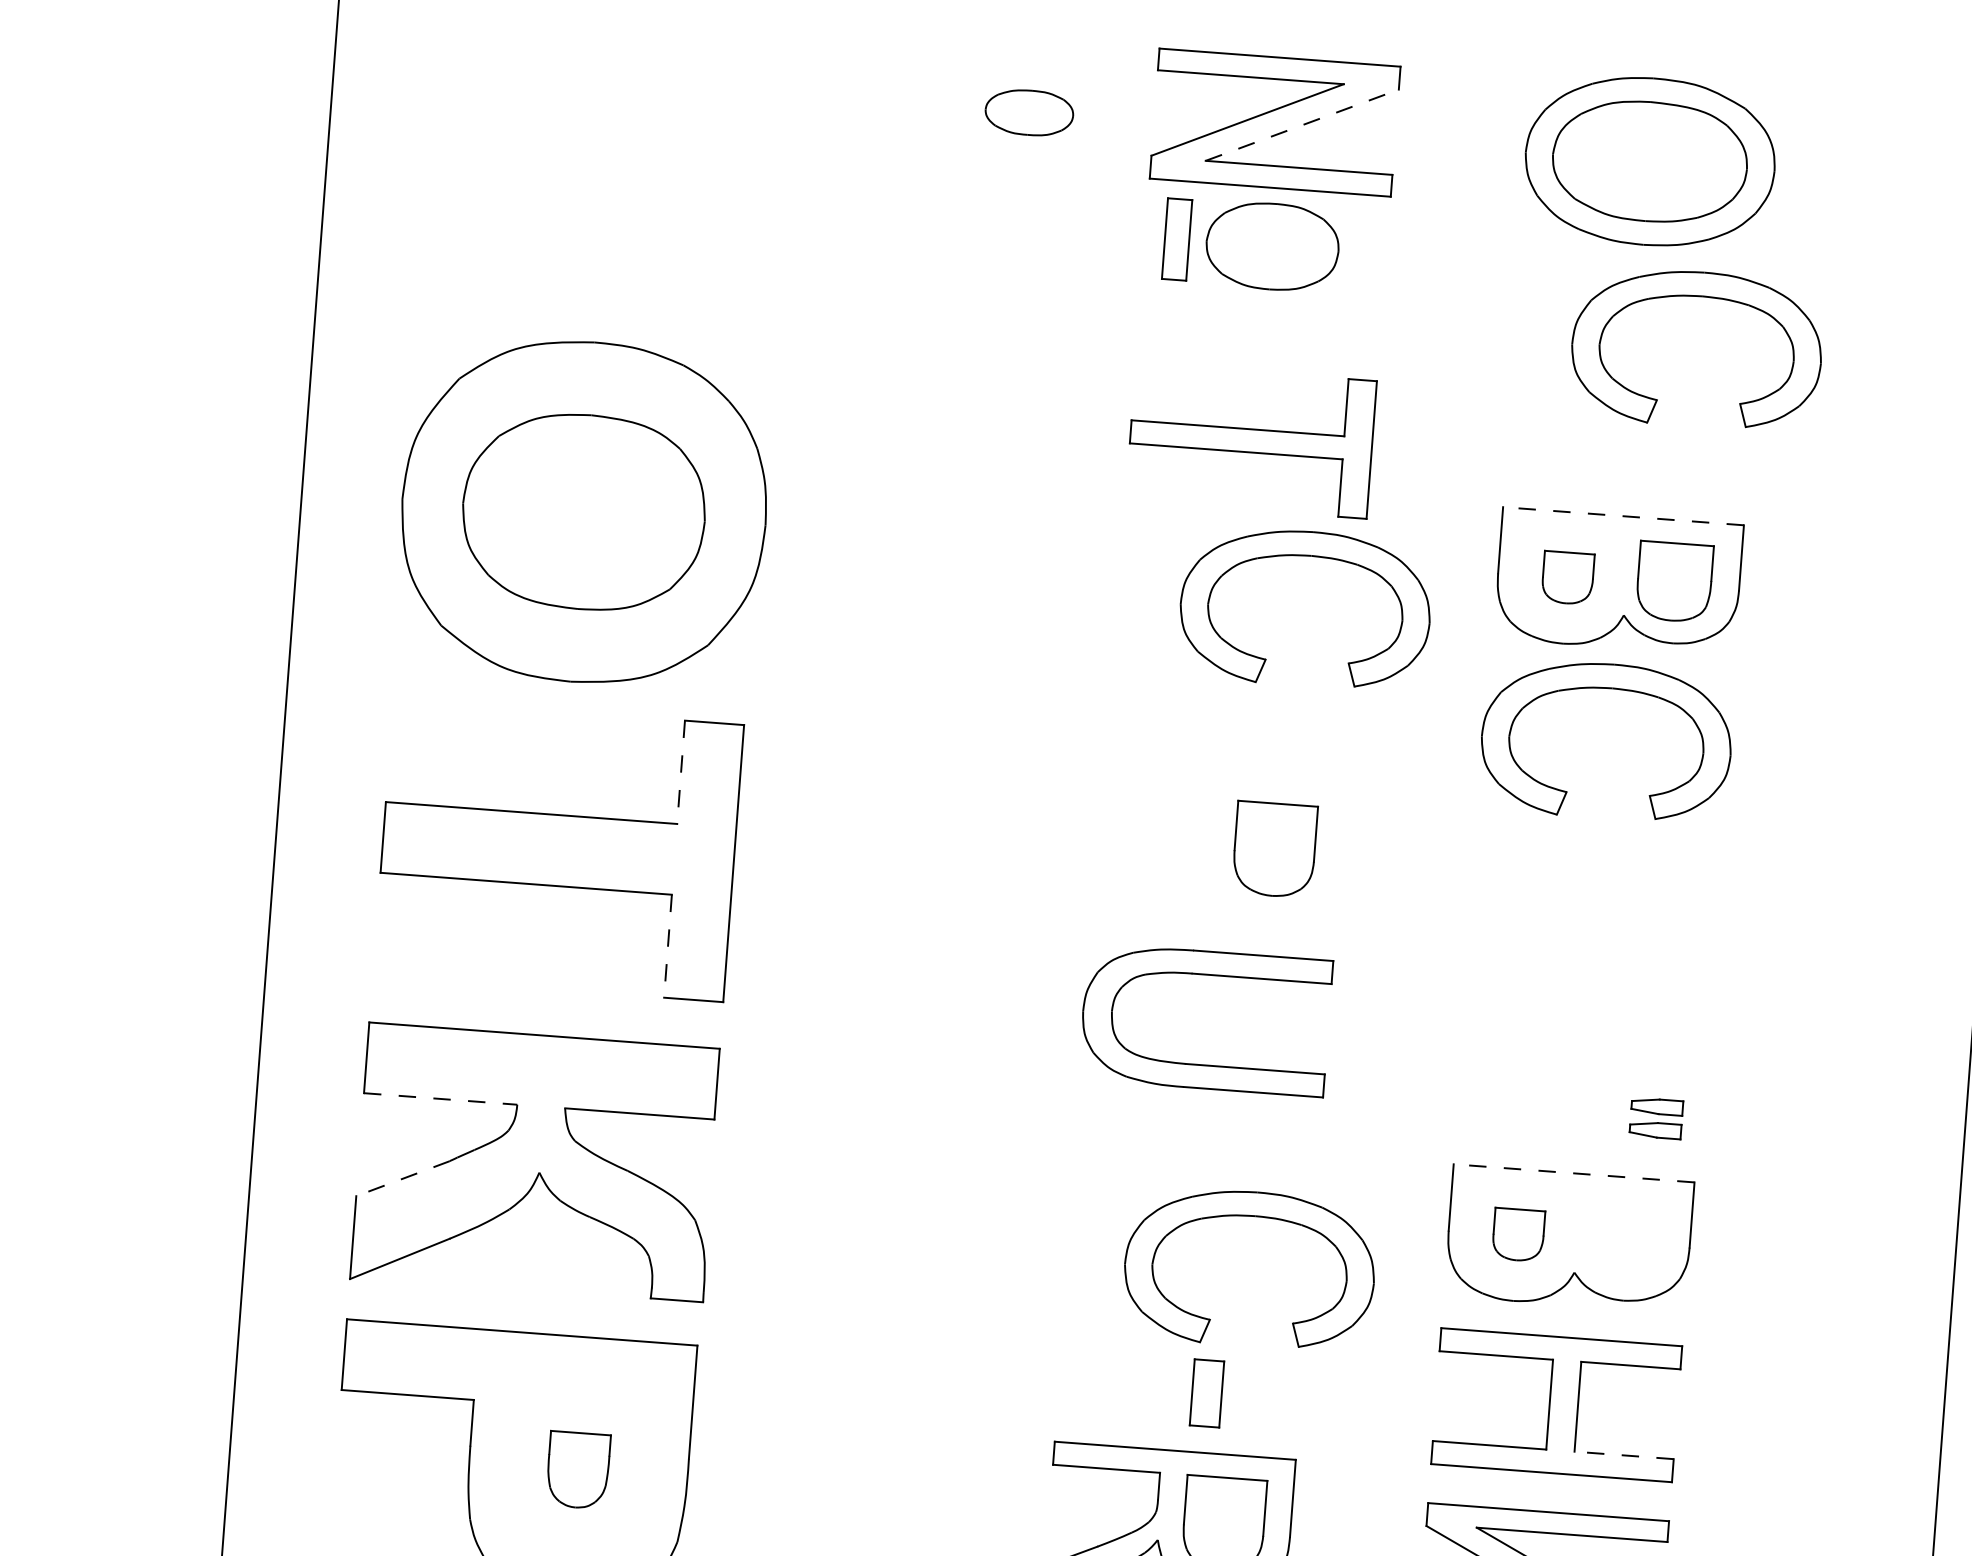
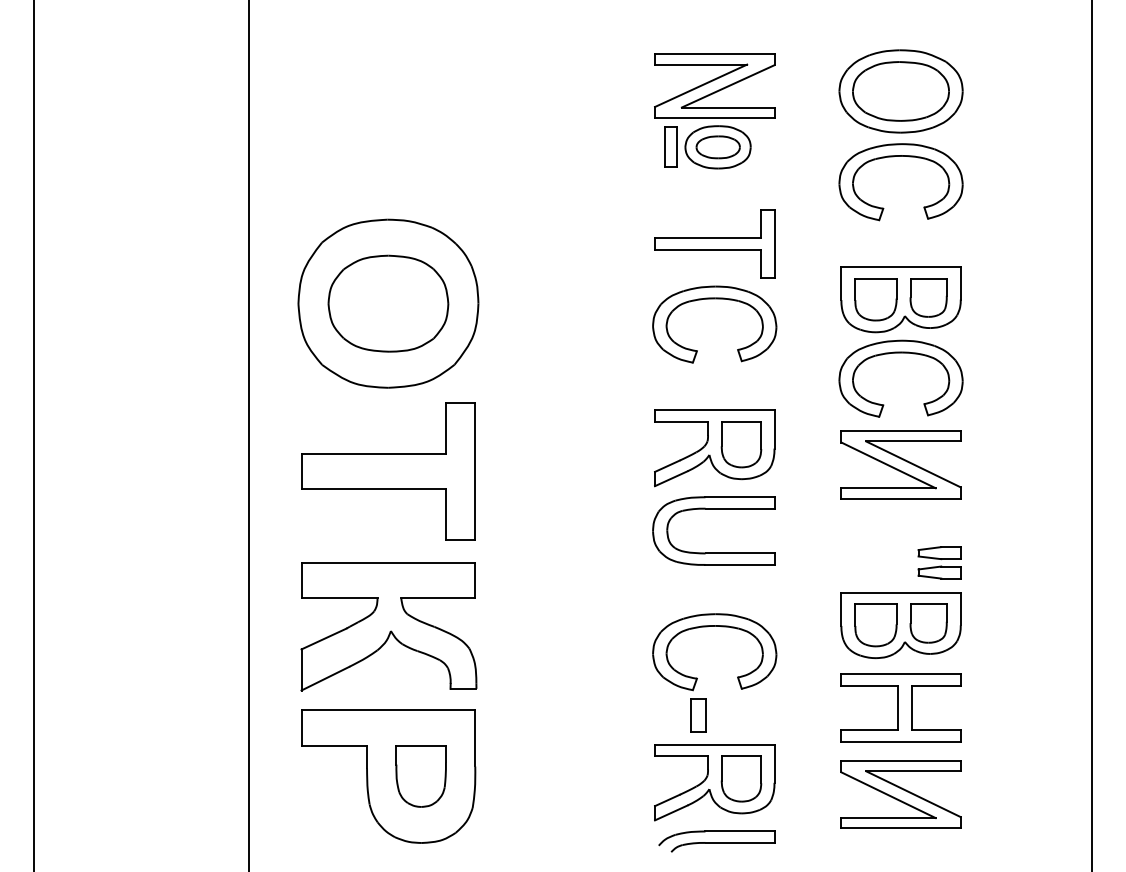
part: (1027, 112) -> (717, 147), moved
line: (1302, 125) -> (728, 86), dashed -> solid
part: (1685, 298) -> (893, 157), moved
line: (1624, 516) -> (901, 267), dashed -> solid
part: (1308, 558) -> (714, 299), moved
part: (1567, 577) -> (875, 299), size x1.67
line: (680, 772) -> (445, 428), dashed -> solid
part: (1219, 853) -> (714, 448), added
part: (1592, 914) -> (900, 464), added
line: (667, 945) -> (445, 514), dashed -> solid
line: (440, 1099) -> (339, 598), dashed -> solid
part: (1656, 1117) -> (939, 562), size x1.67
line: (1574, 1174) -> (901, 593), dashed -> solid
line: (402, 1179) -> (323, 639), dashed -> solid
part: (1517, 1234) -> (875, 625), size x1.67
part: (1624, 1238) -> (928, 623), added
part: (1211, 1317) -> (697, 677), moved
line: (1624, 1456) -> (936, 730), dashed -> solid
part: (576, 1470) -> (420, 776), size x1.67

